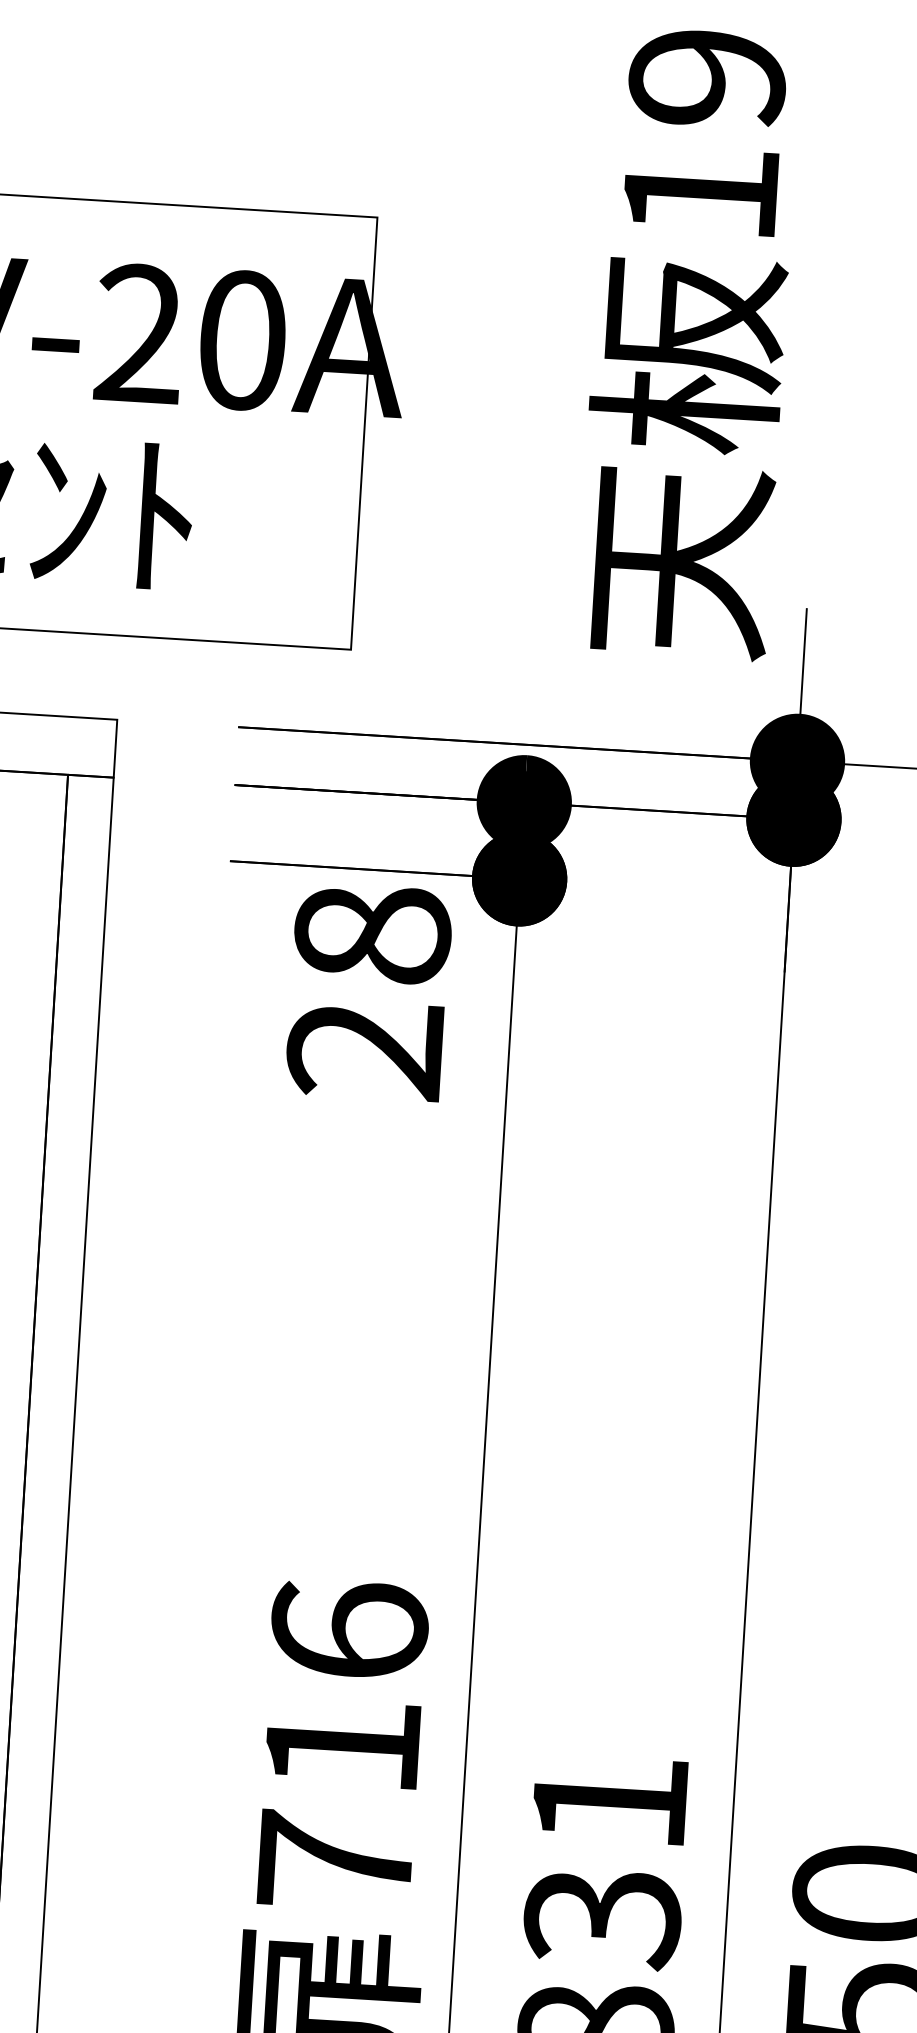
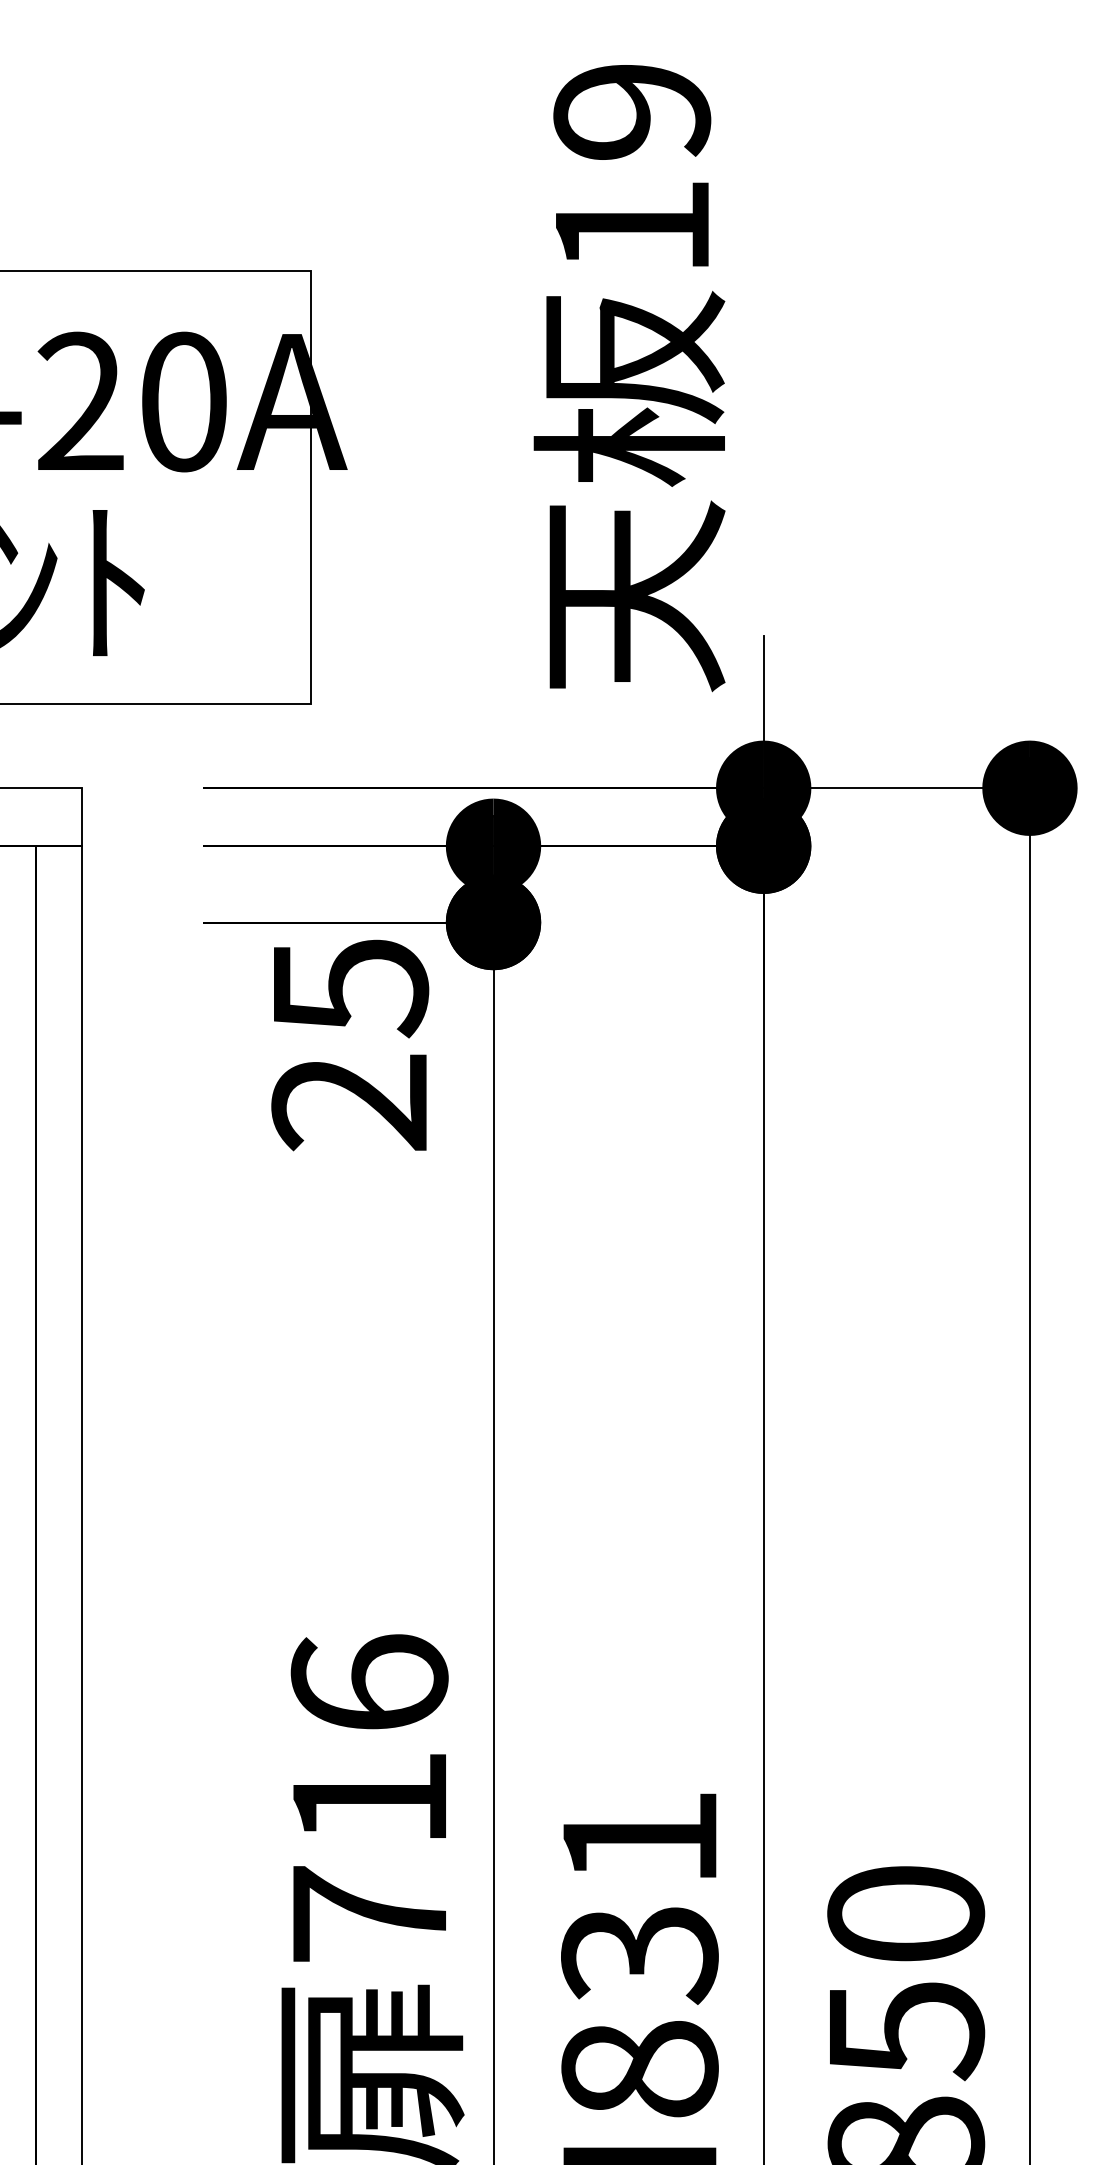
text: (372, 936) -> (350, 988), 28 -> 25

